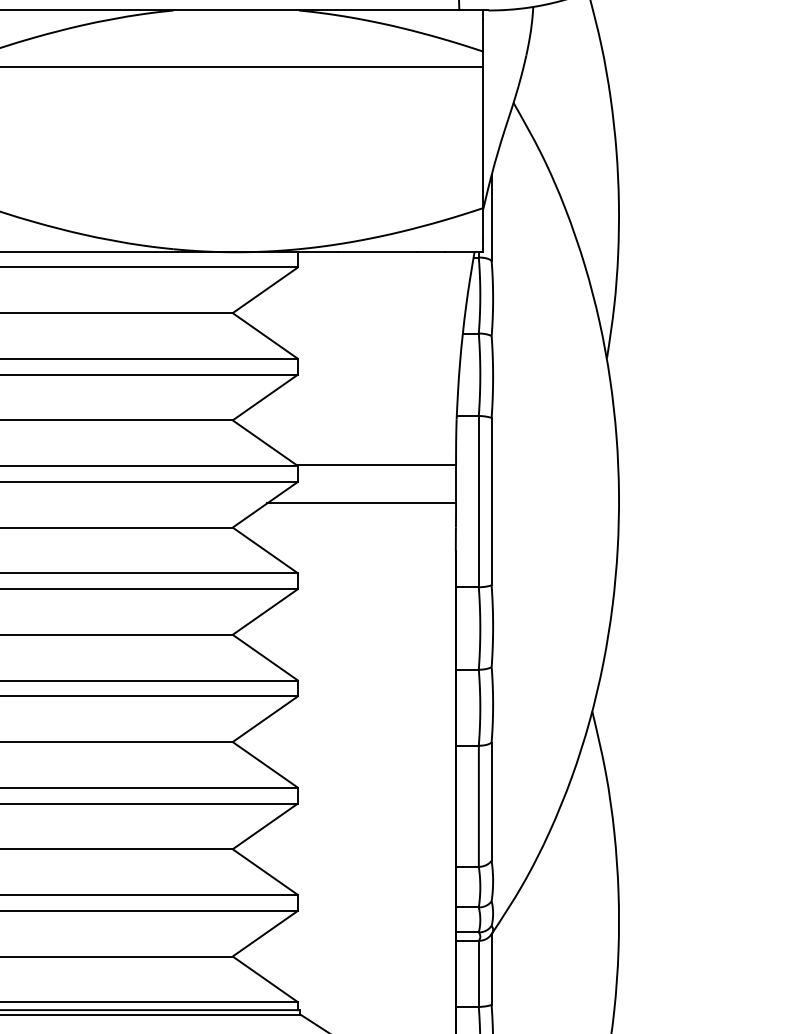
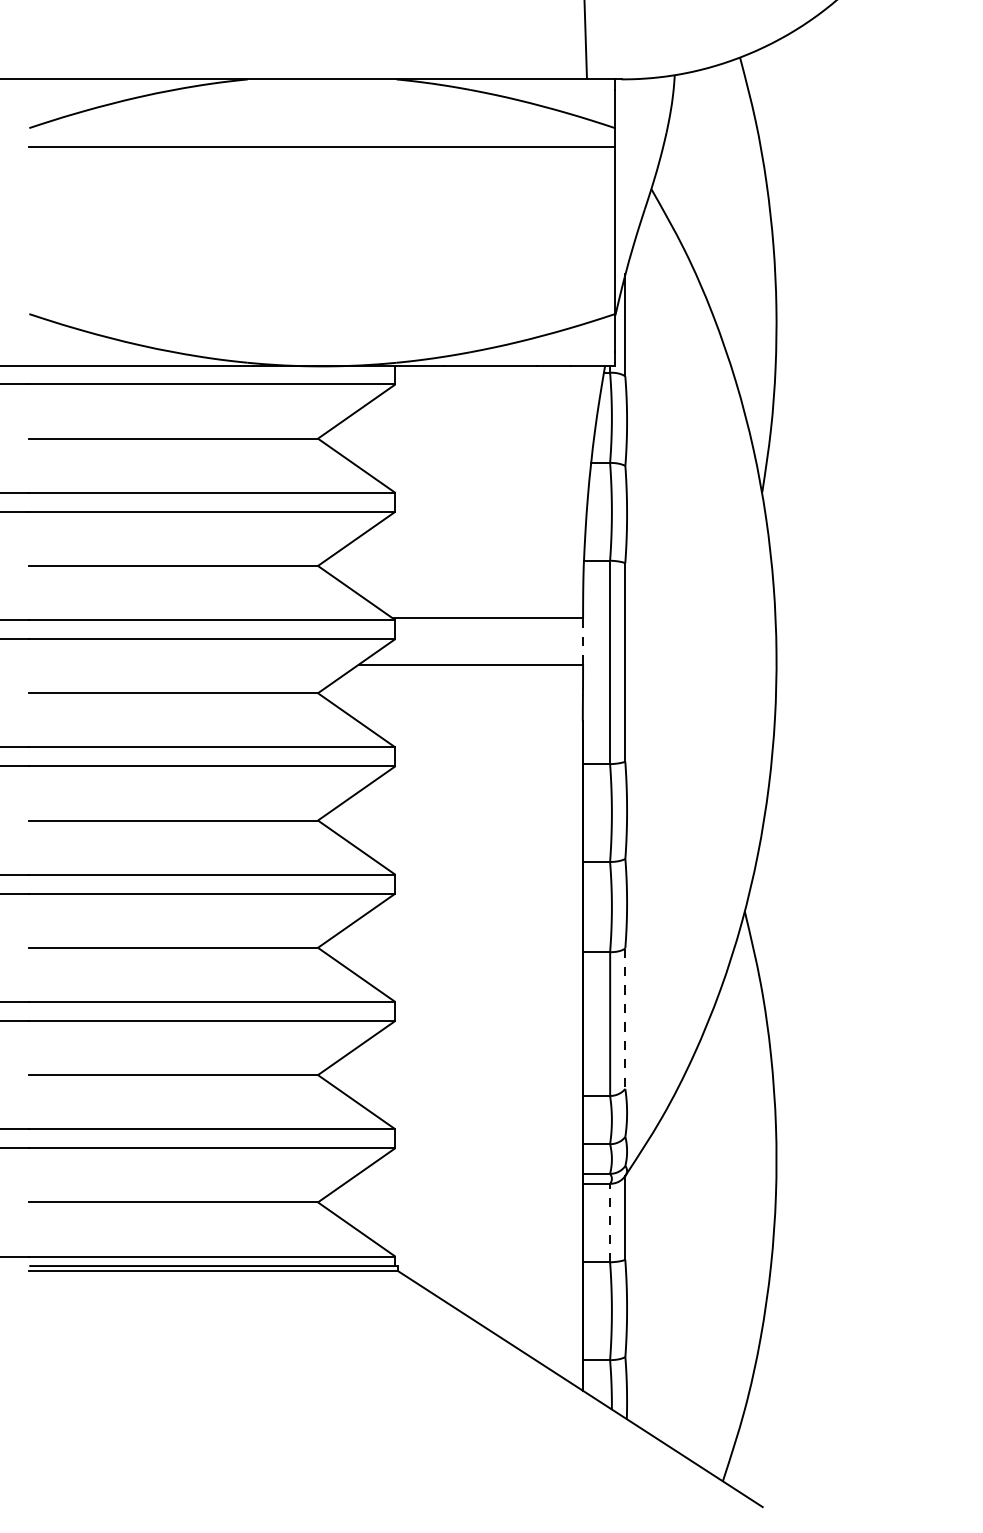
line: (456, 484) -> (583, 642), solid -> dashed
line: (491, 802) -> (625, 1019), solid -> dashed
line: (479, 973) -> (610, 1222), solid -> dashed

